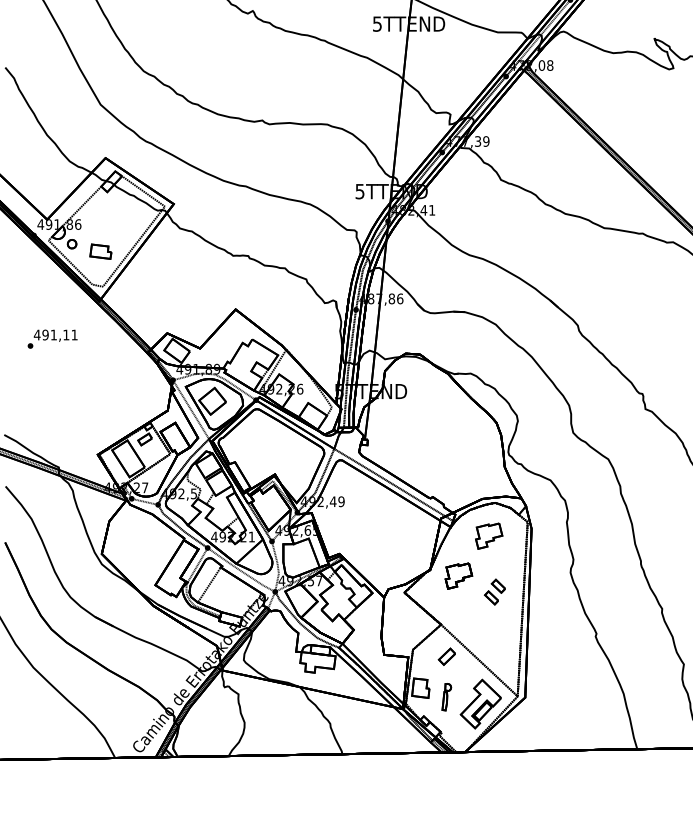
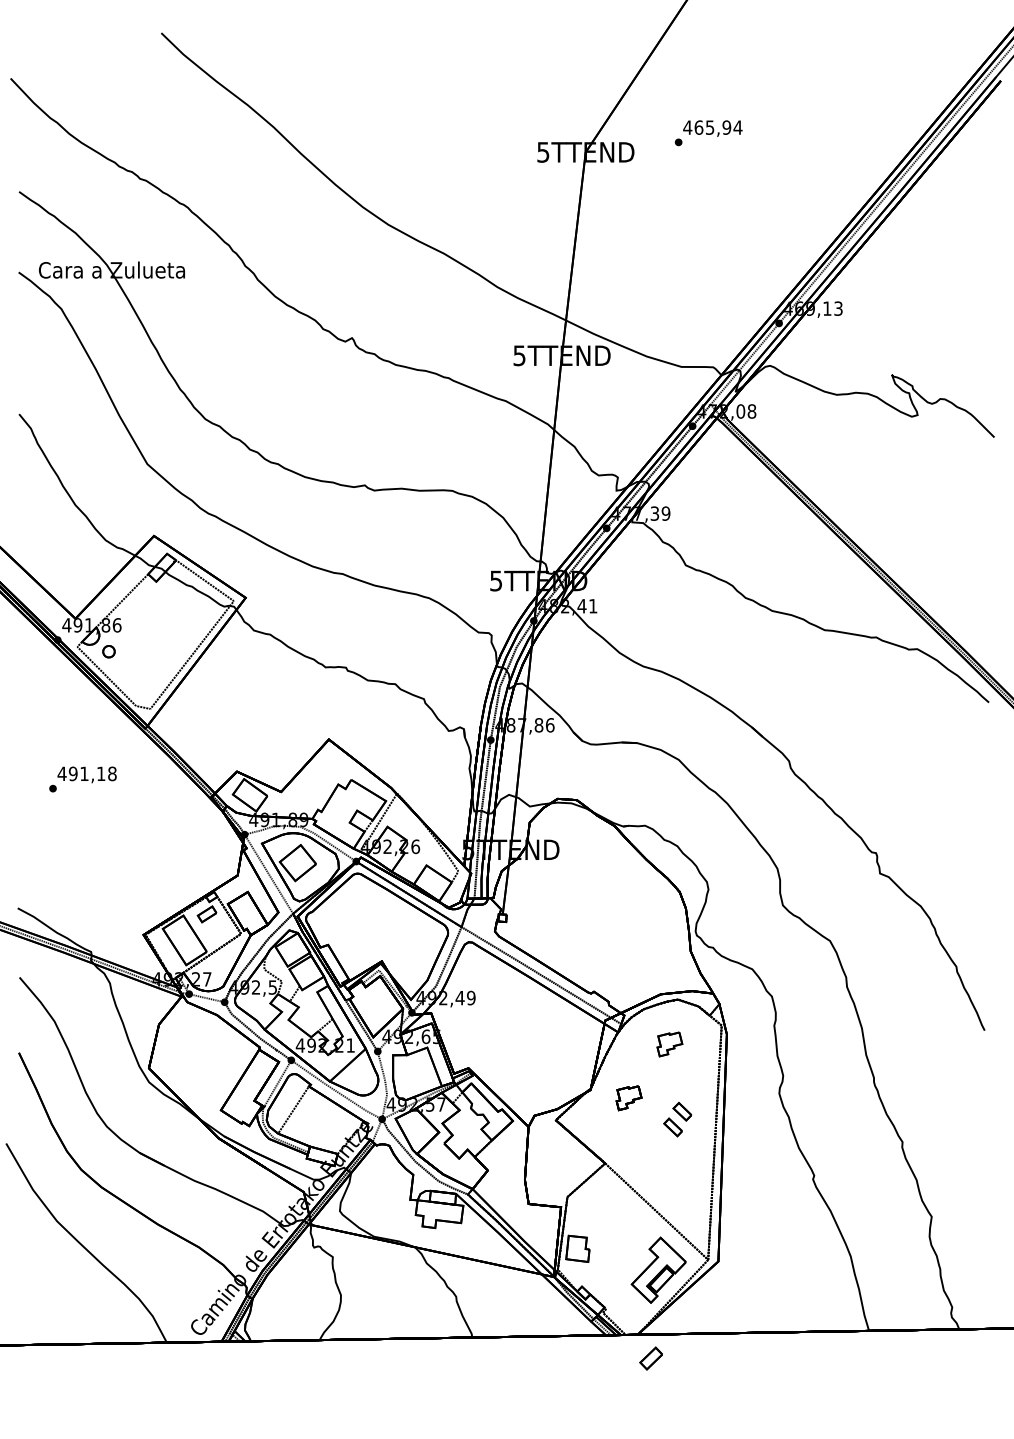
part: (100, 251) -> (147, 661), removed
text: (74, 334) -> (112, 773), 491,11 -> 491,18
part: (488, 536) -> (669, 1044), size x0.7
part: (458, 576) -> (628, 1098), size x0.7
part: (446, 656) -> (650, 1358), moved
part: (446, 696) -> (612, 1260), removed

